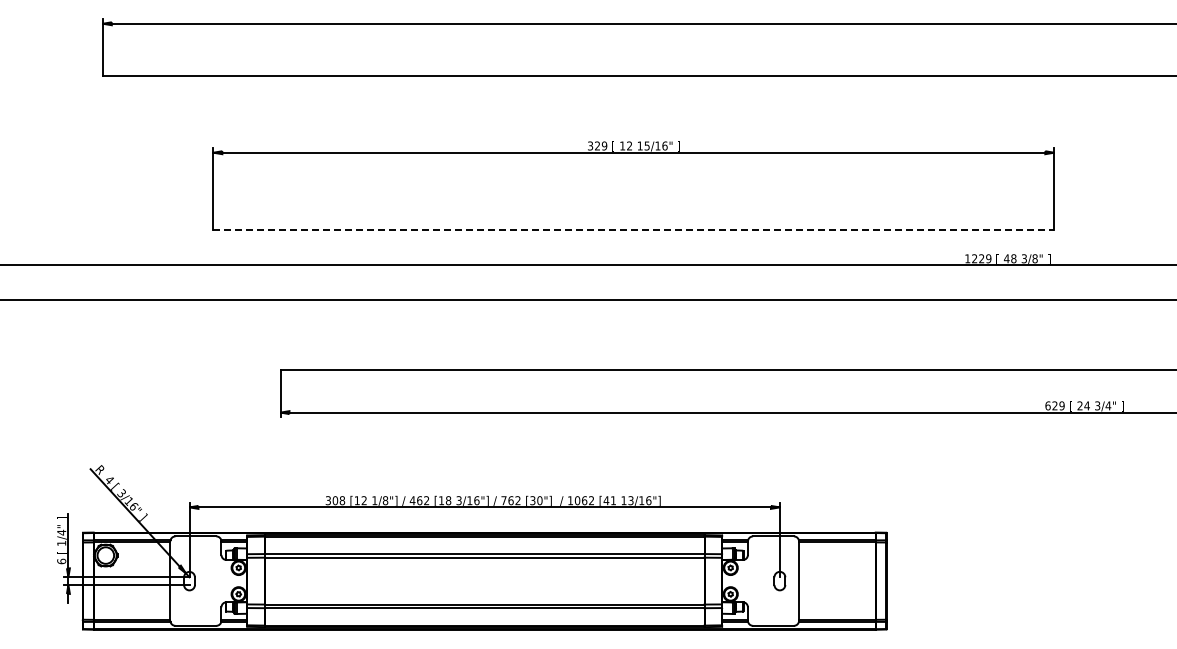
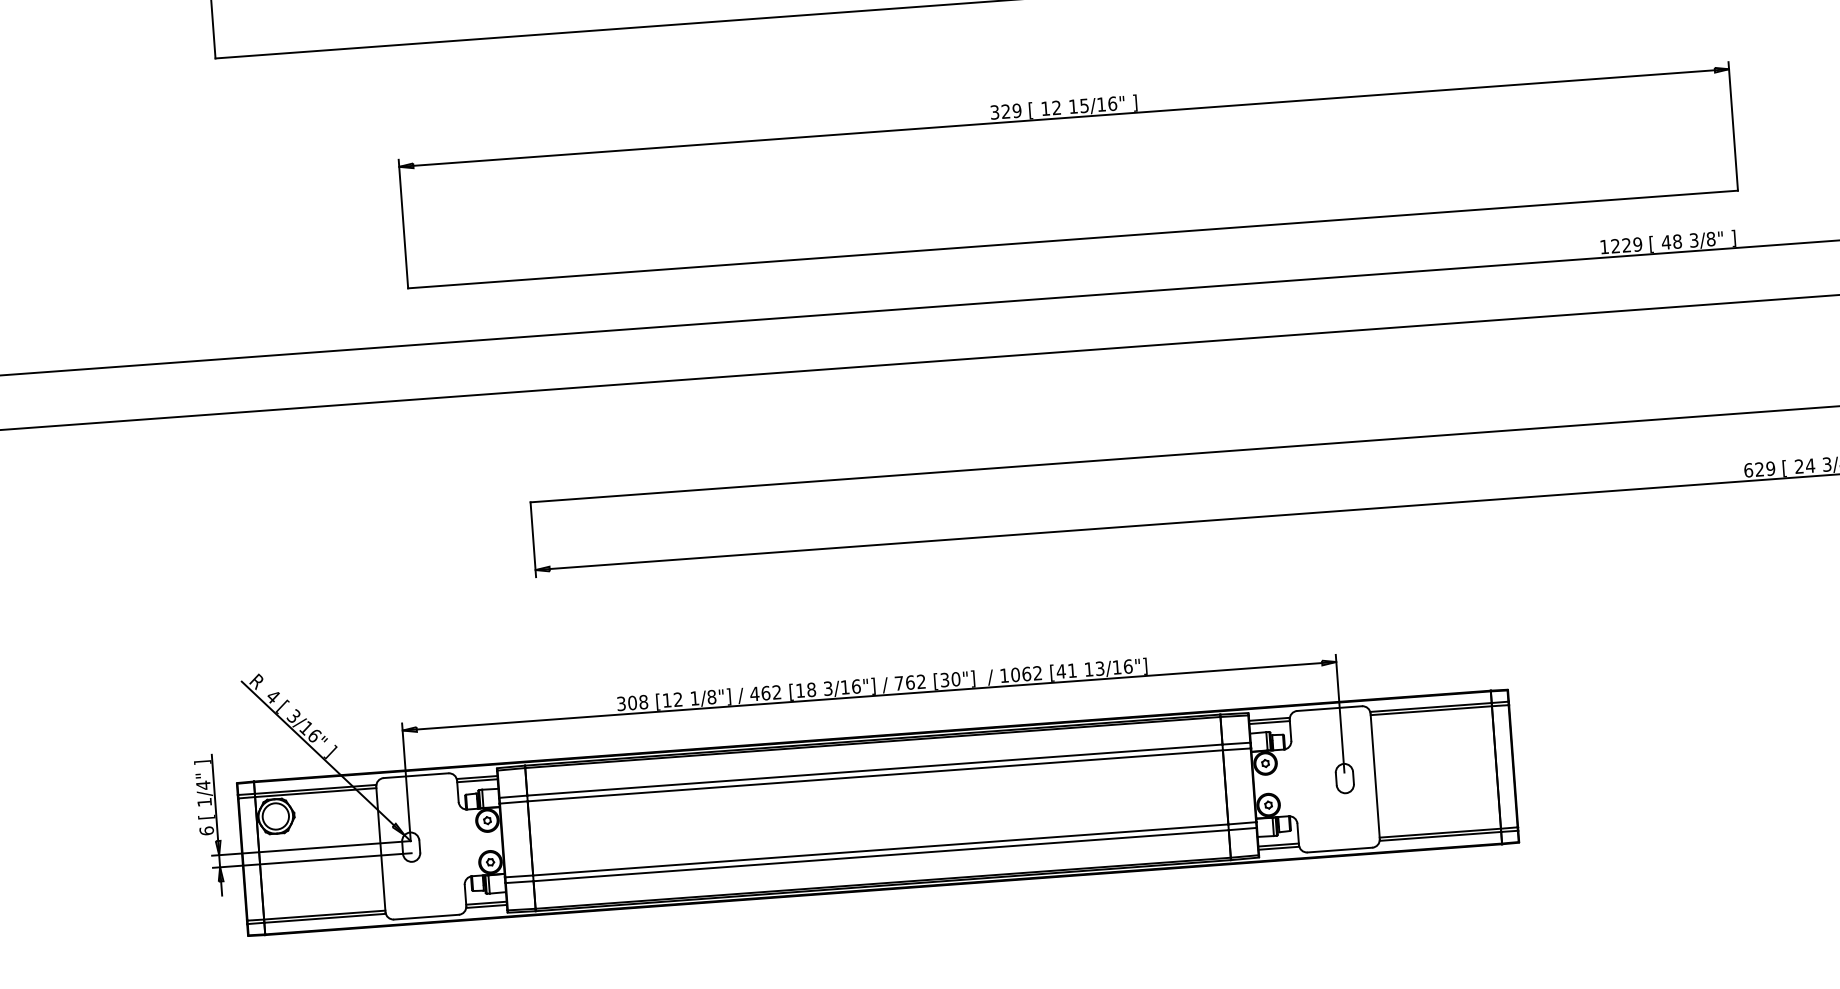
line: (634, 229) -> (1074, 239), dashed -> solid

